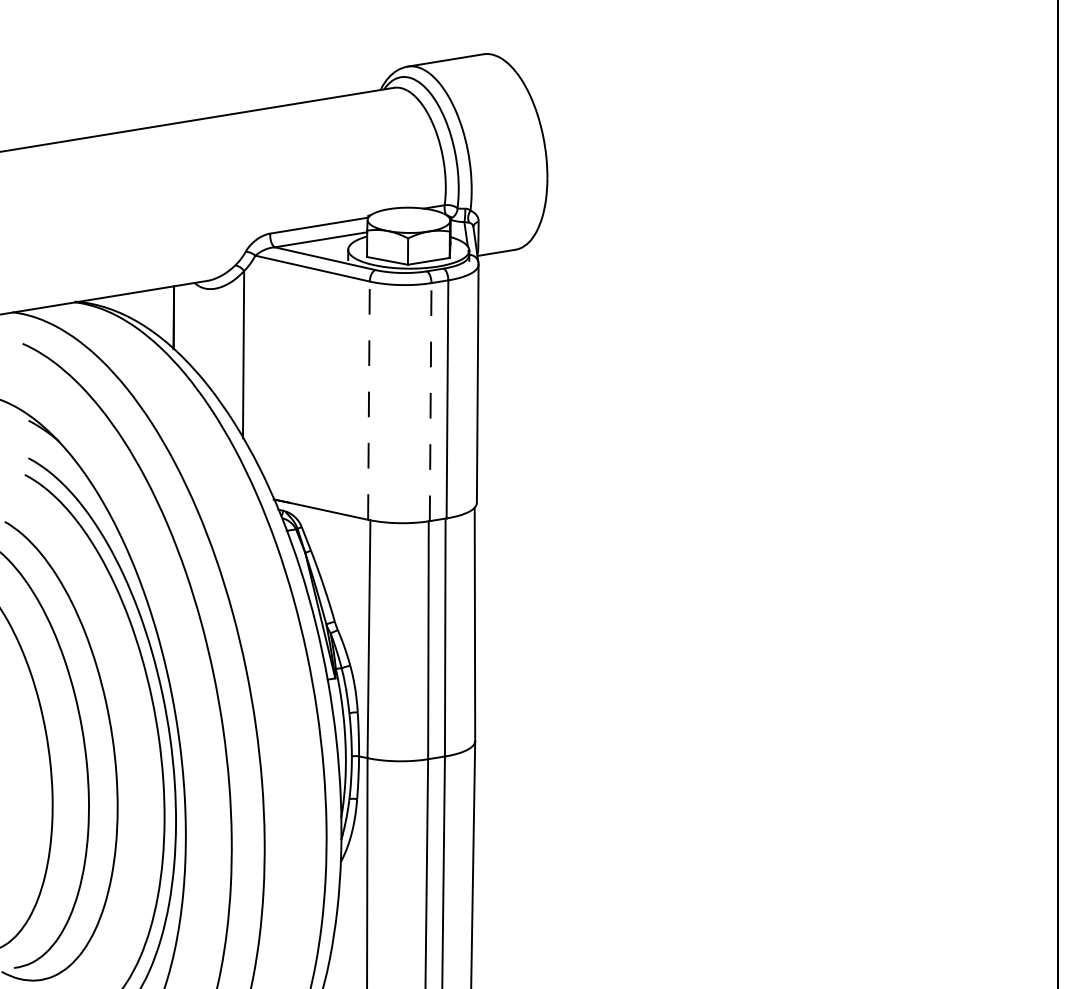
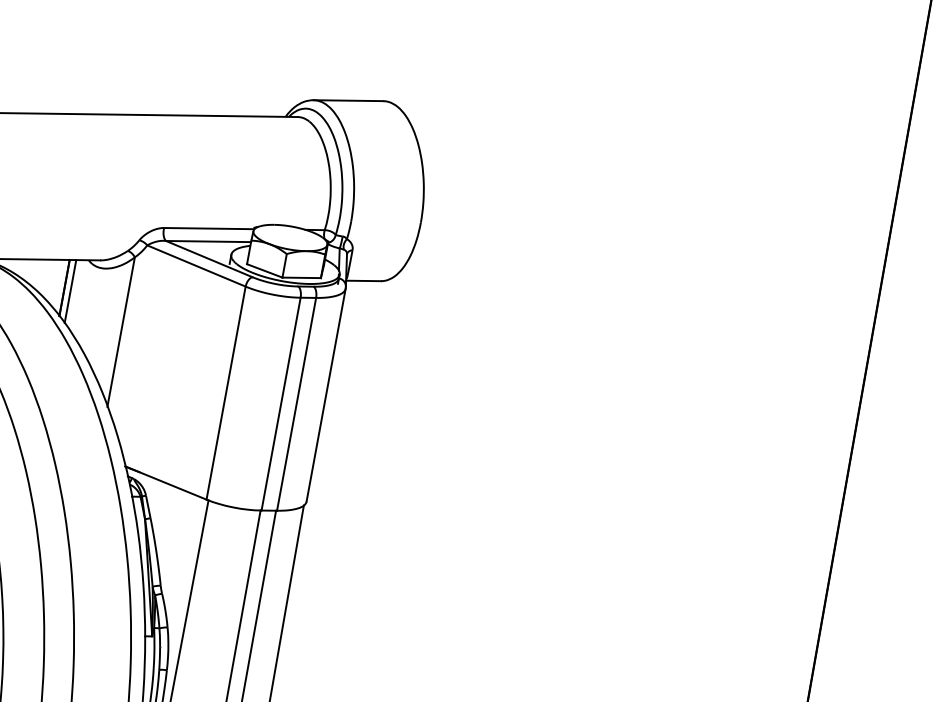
line: (180, 320) -> (70, 291), added
line: (368, 400) -> (225, 392), dashed -> solid
line: (430, 401) -> (281, 403), dashed -> solid

